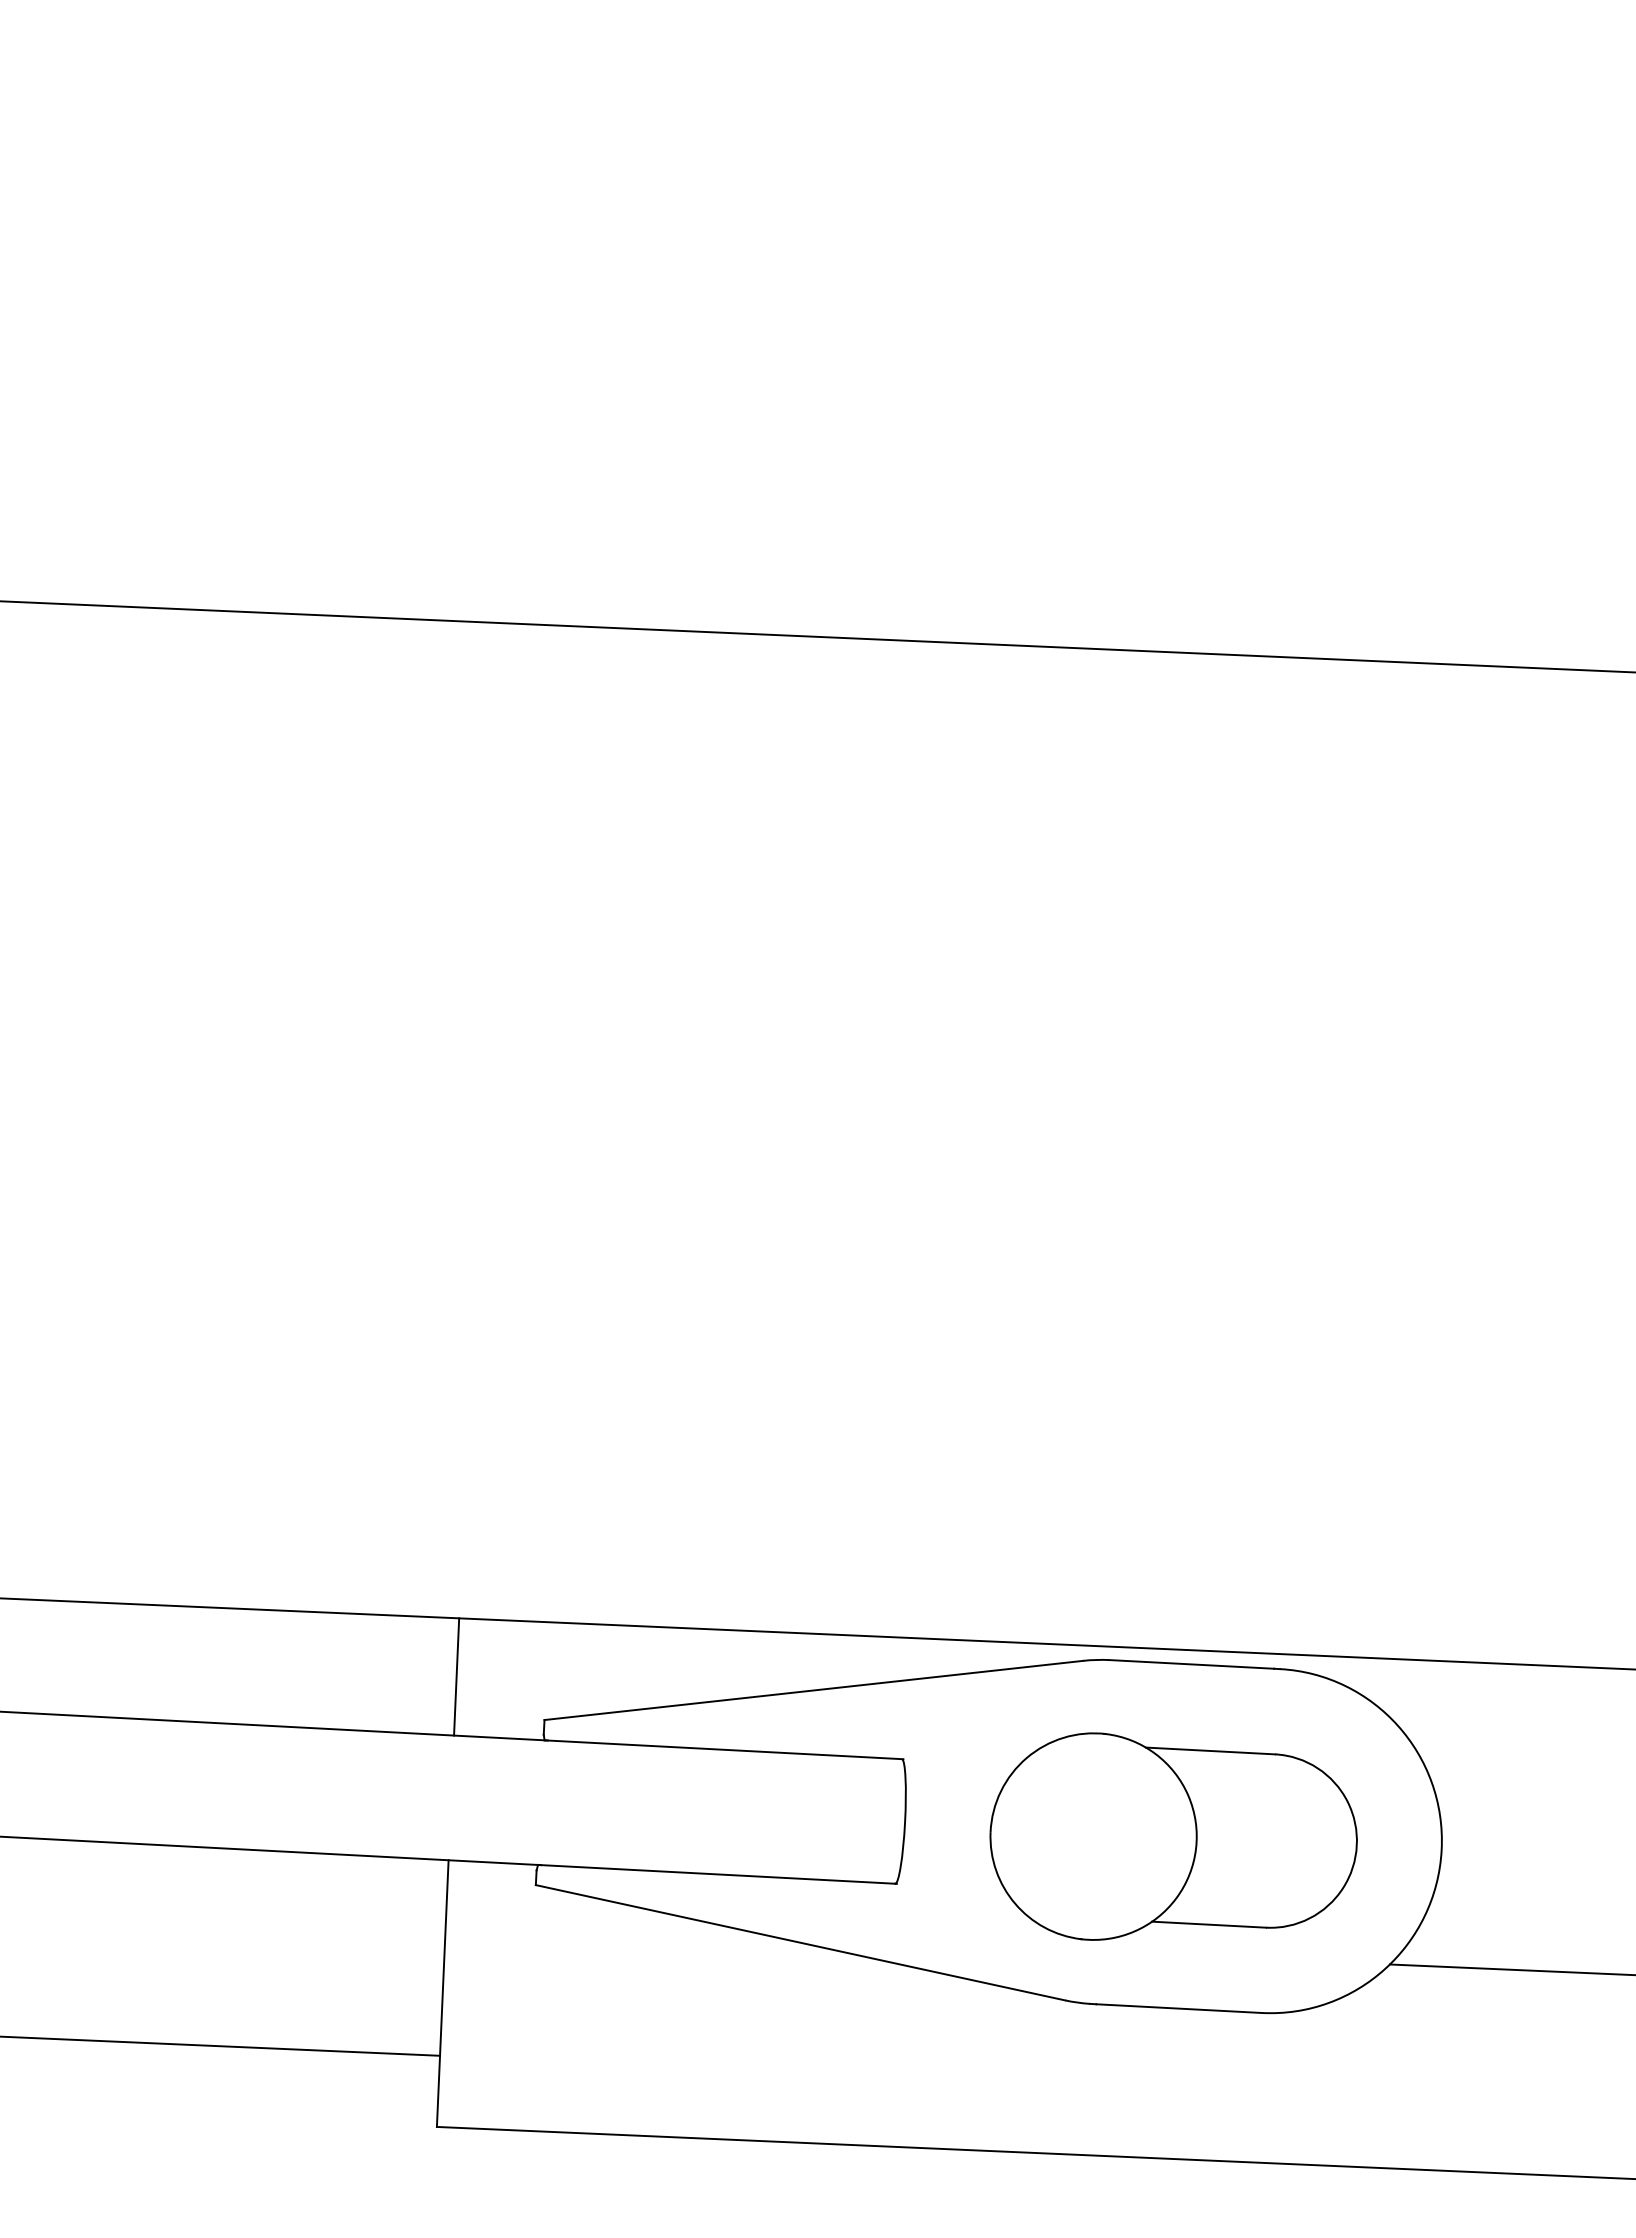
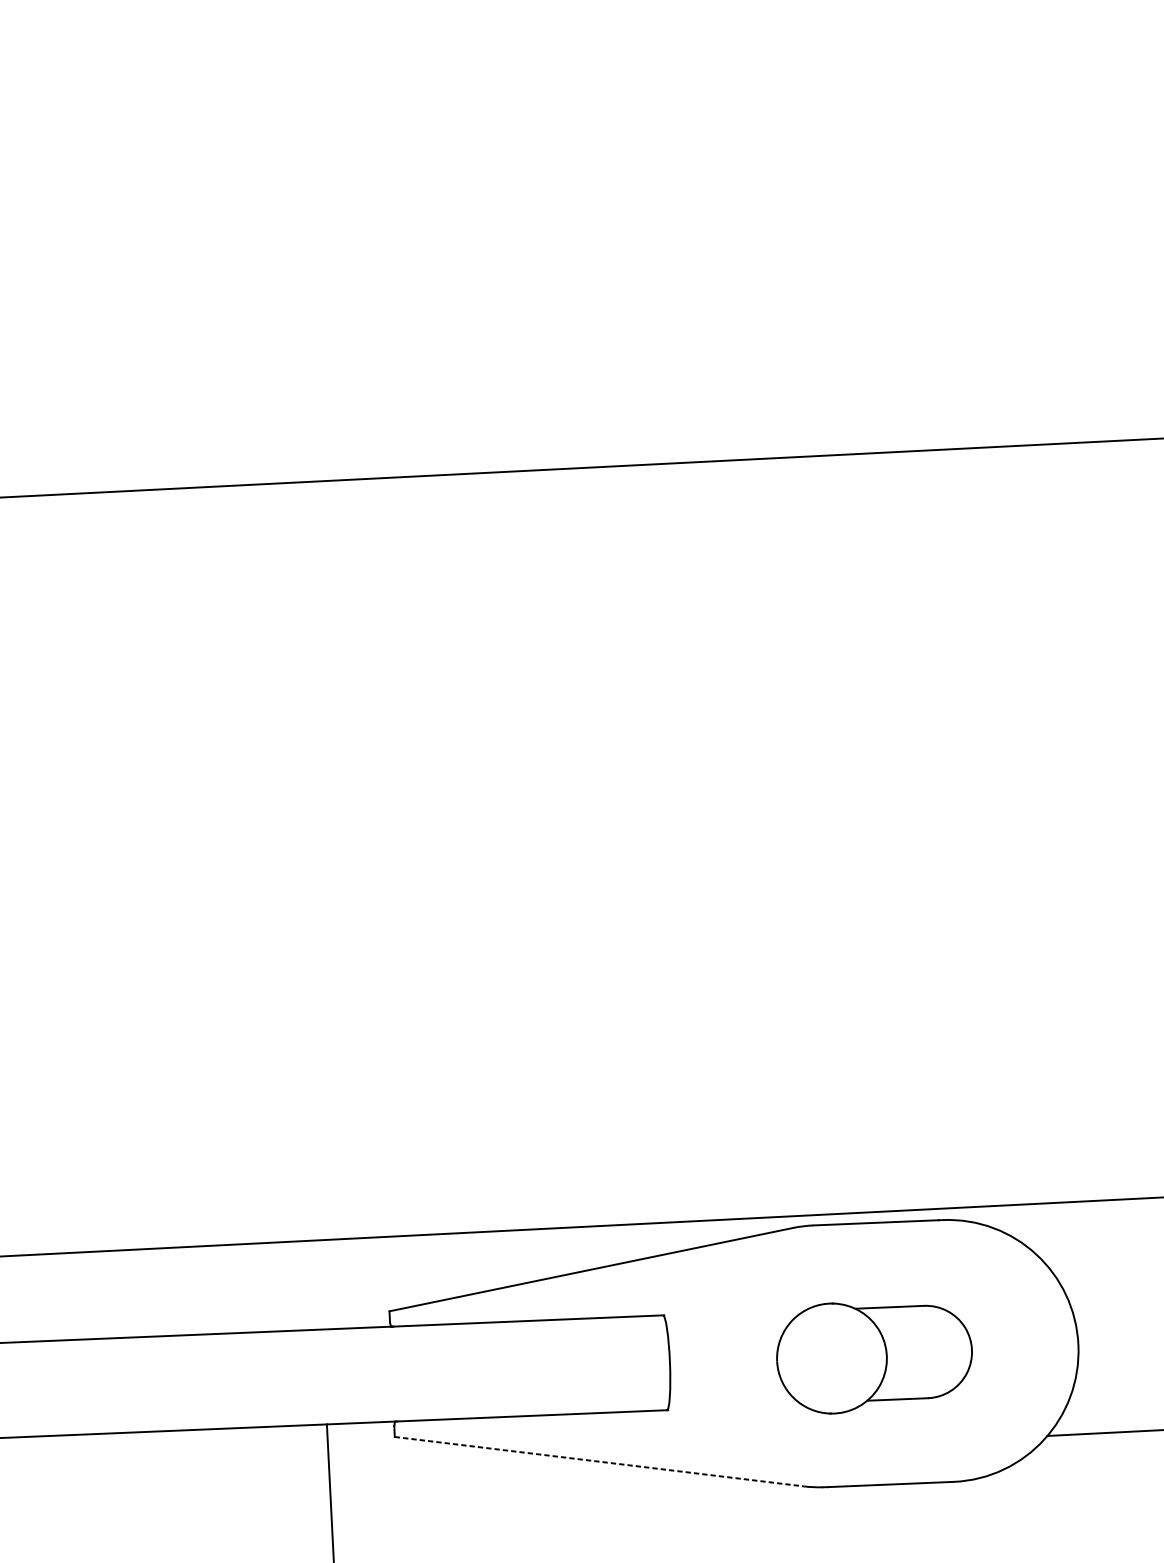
line: (456, 1676) -> (319, 1284), removed
part: (1173, 1836) -> (874, 1354), size x0.7
line: (800, 1942) -> (599, 1461), solid -> dashed

